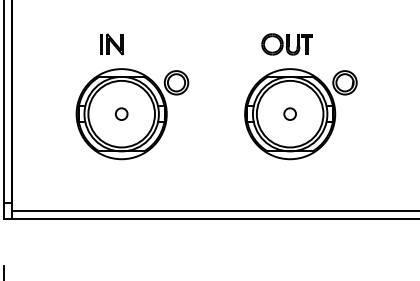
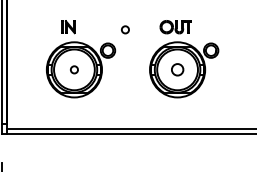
circle: (205, 48) -> (125, 29), added
circle: (290, 113) -> (177, 69), size x1.6

